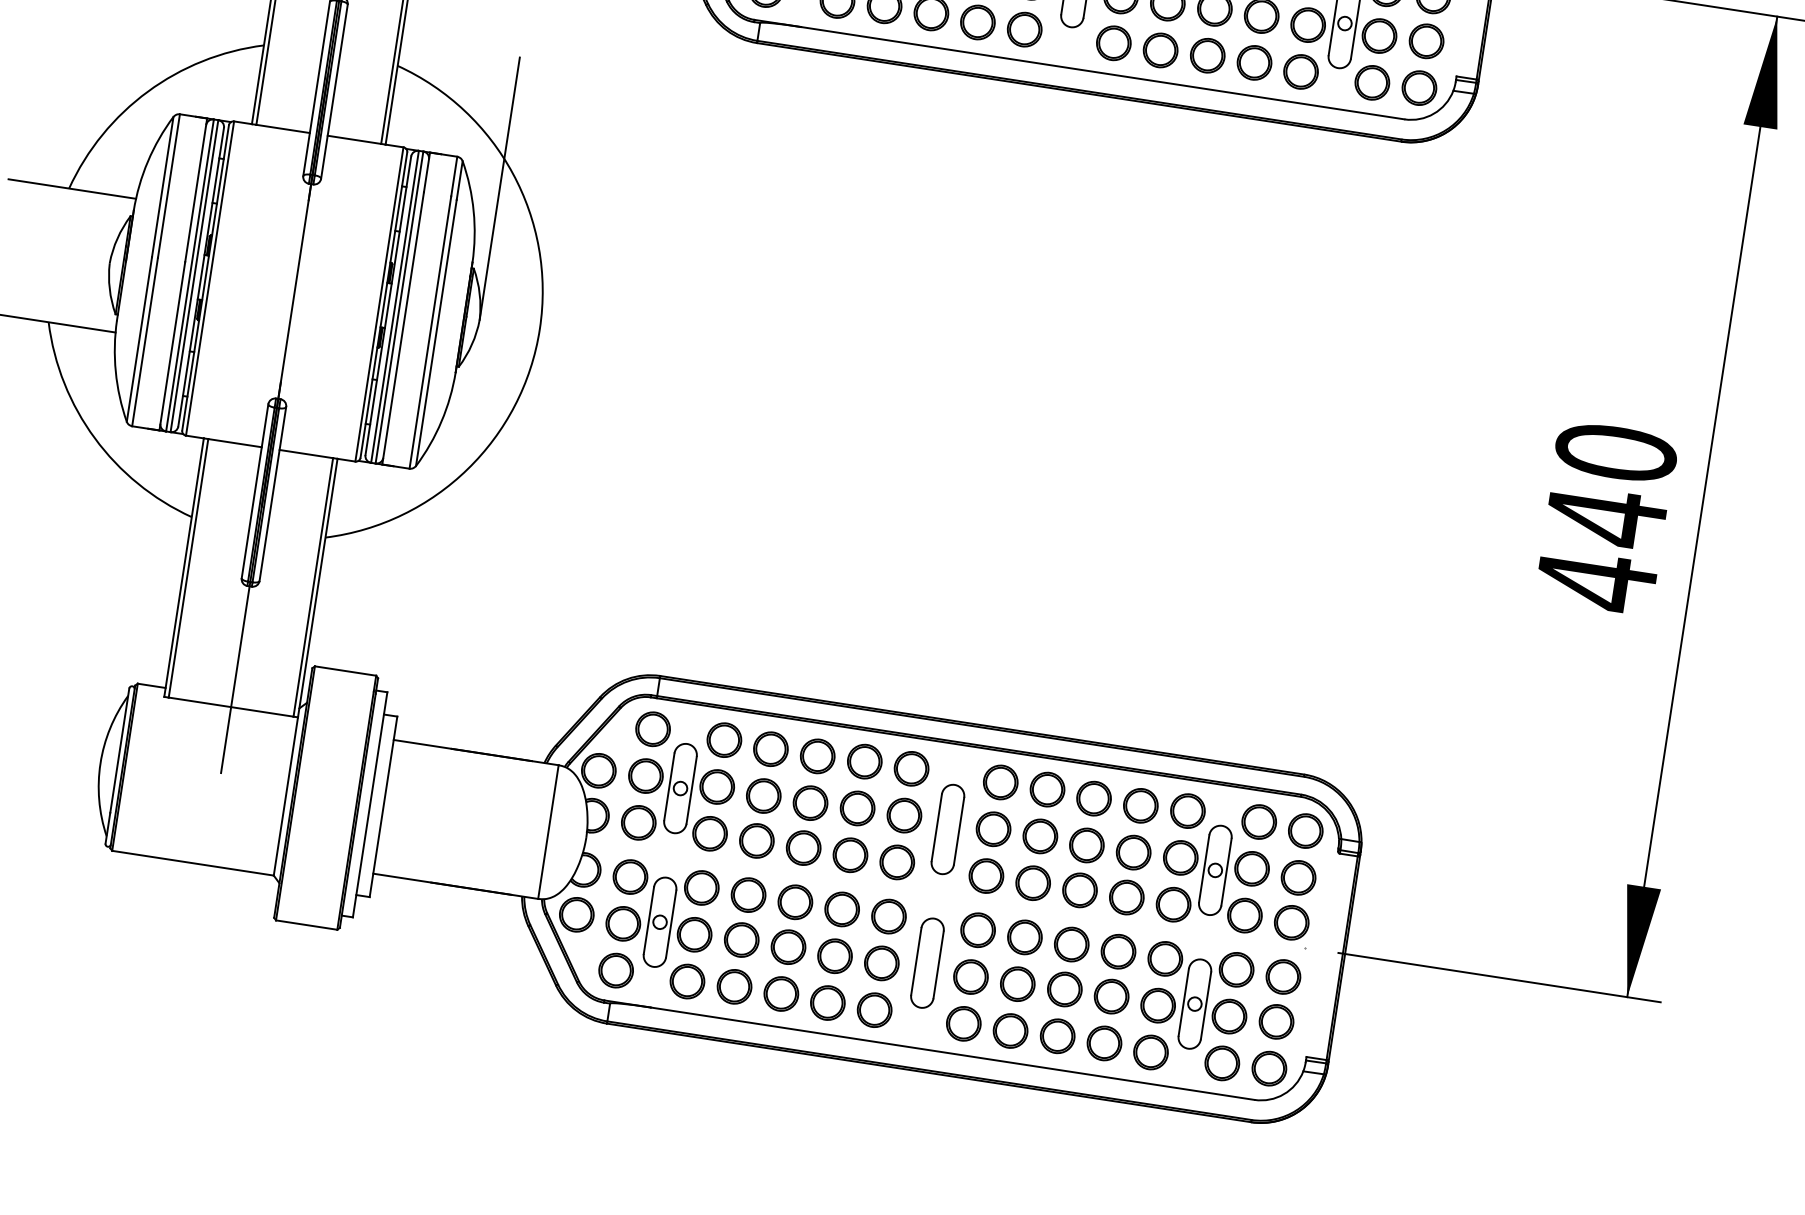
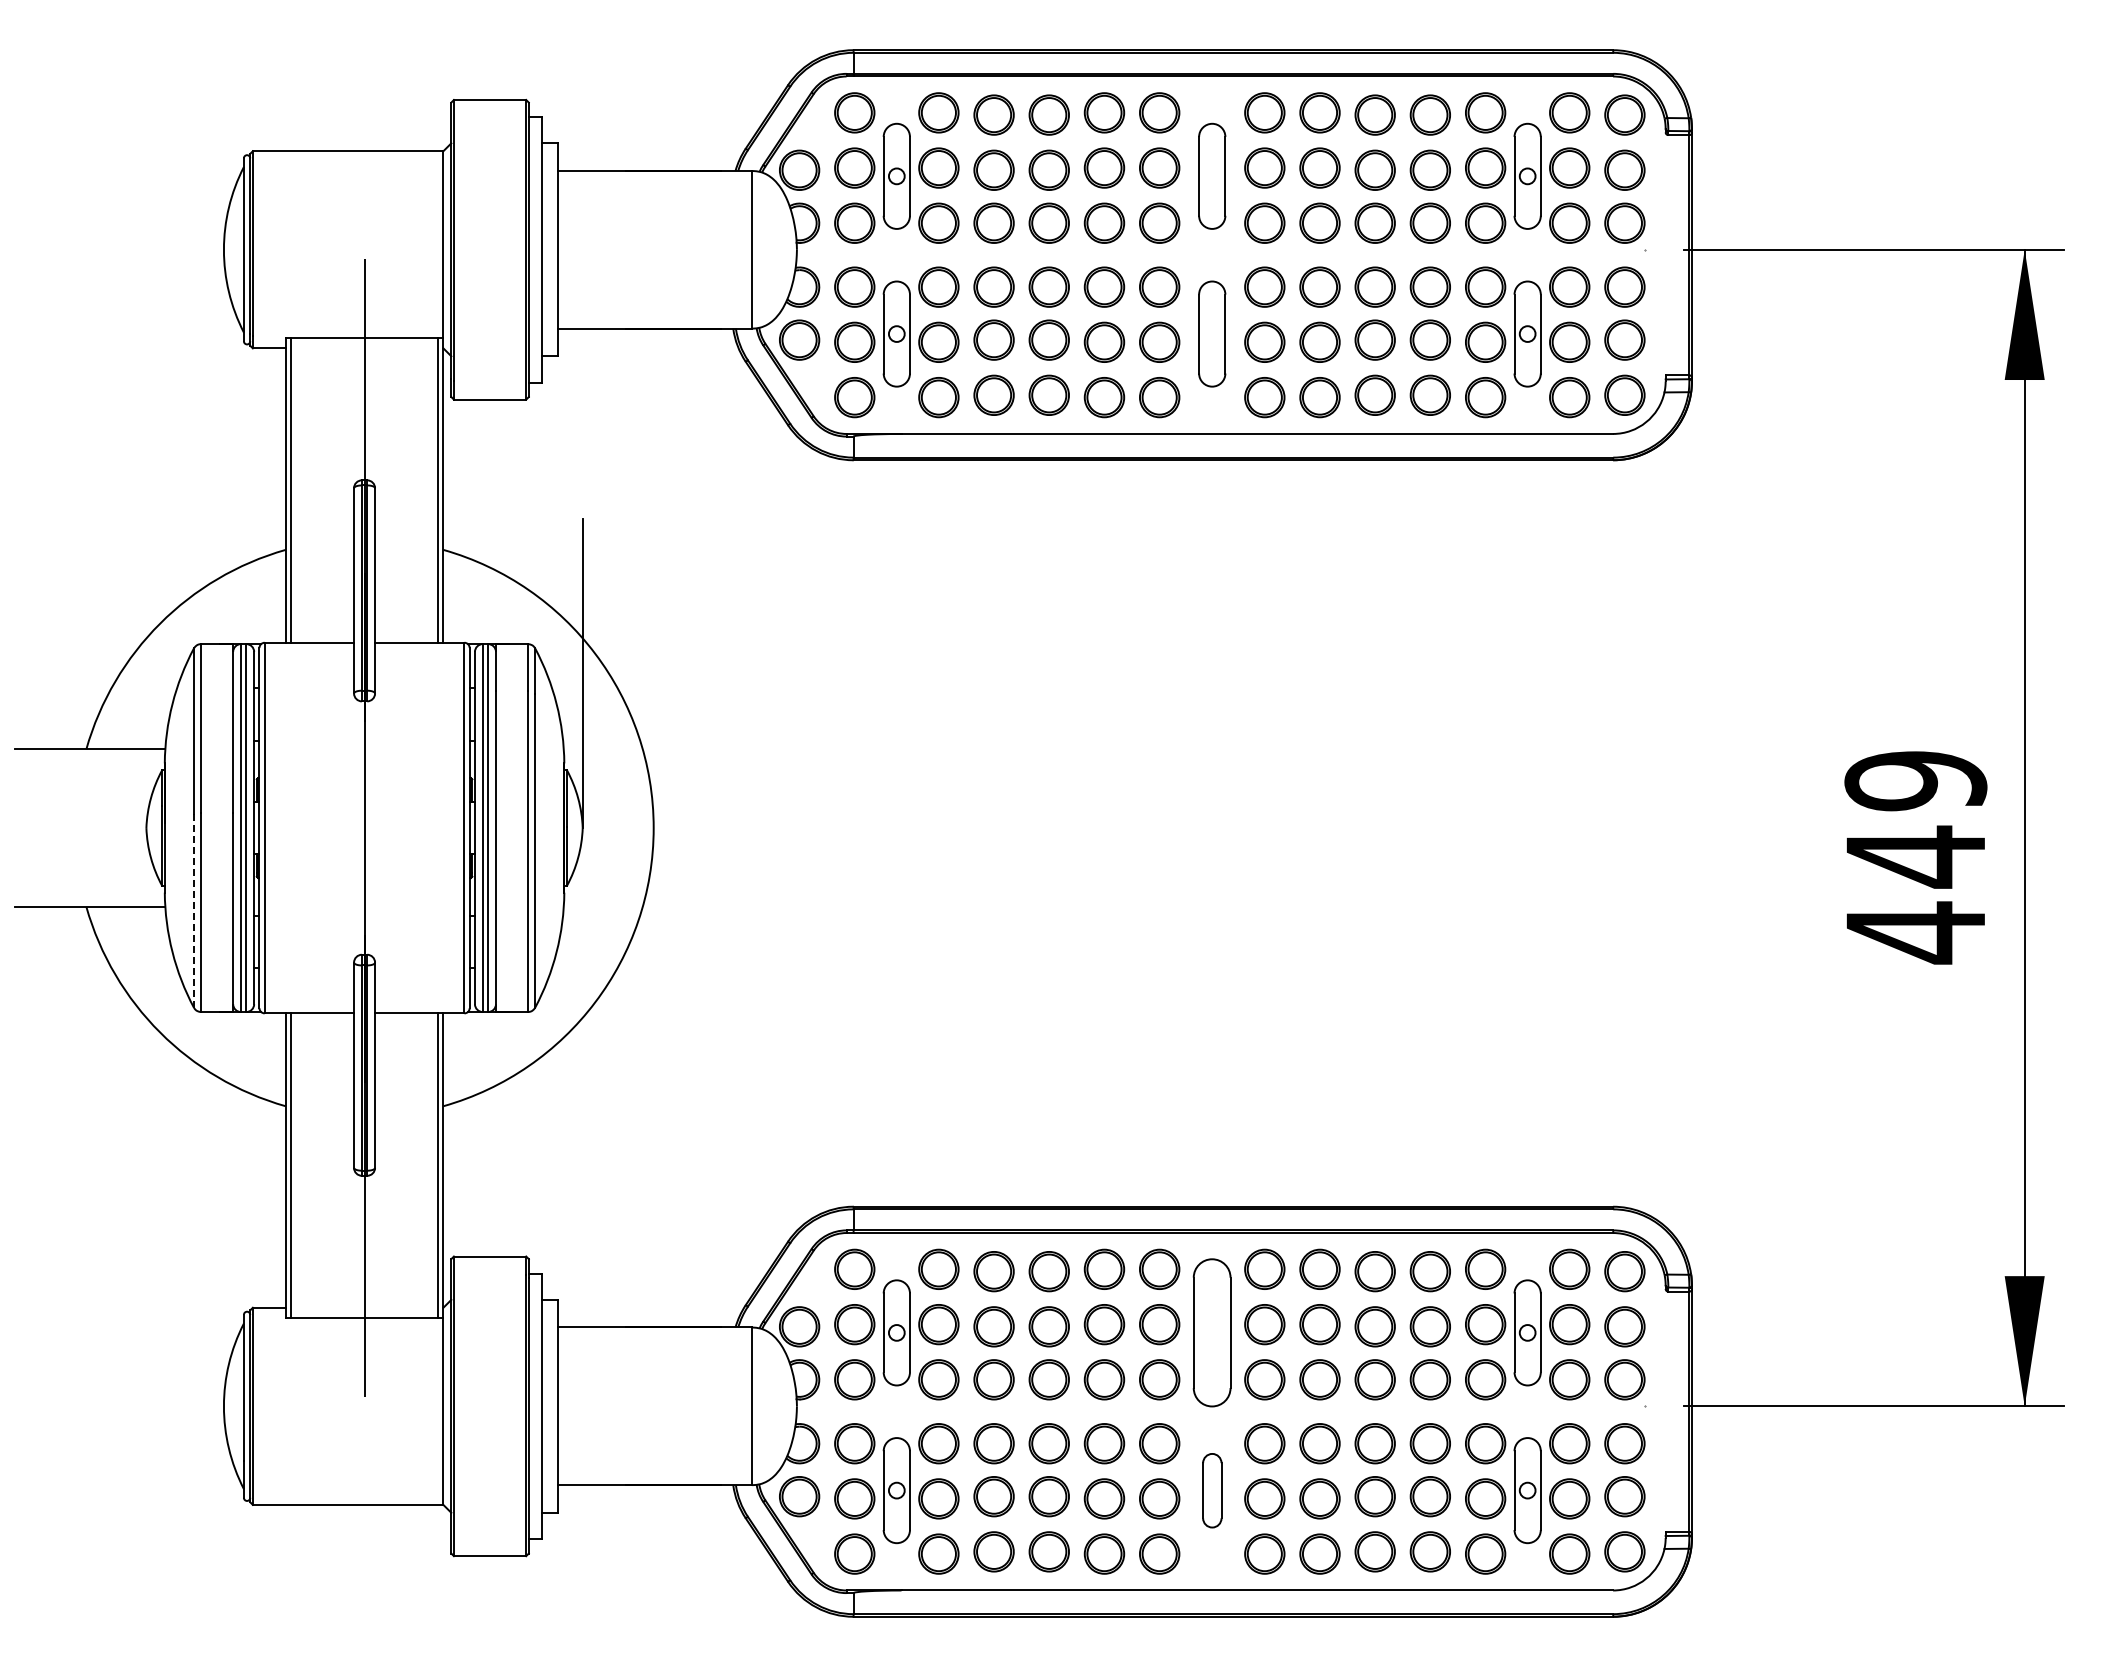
line: (139, 339) -> (194, 910), solid -> dashed
text: (1615, 453) -> (1915, 781), 440 -> 449
part: (948, 829) -> (1212, 1332), size x1.4
part: (927, 963) -> (1212, 1490), size x0.7

